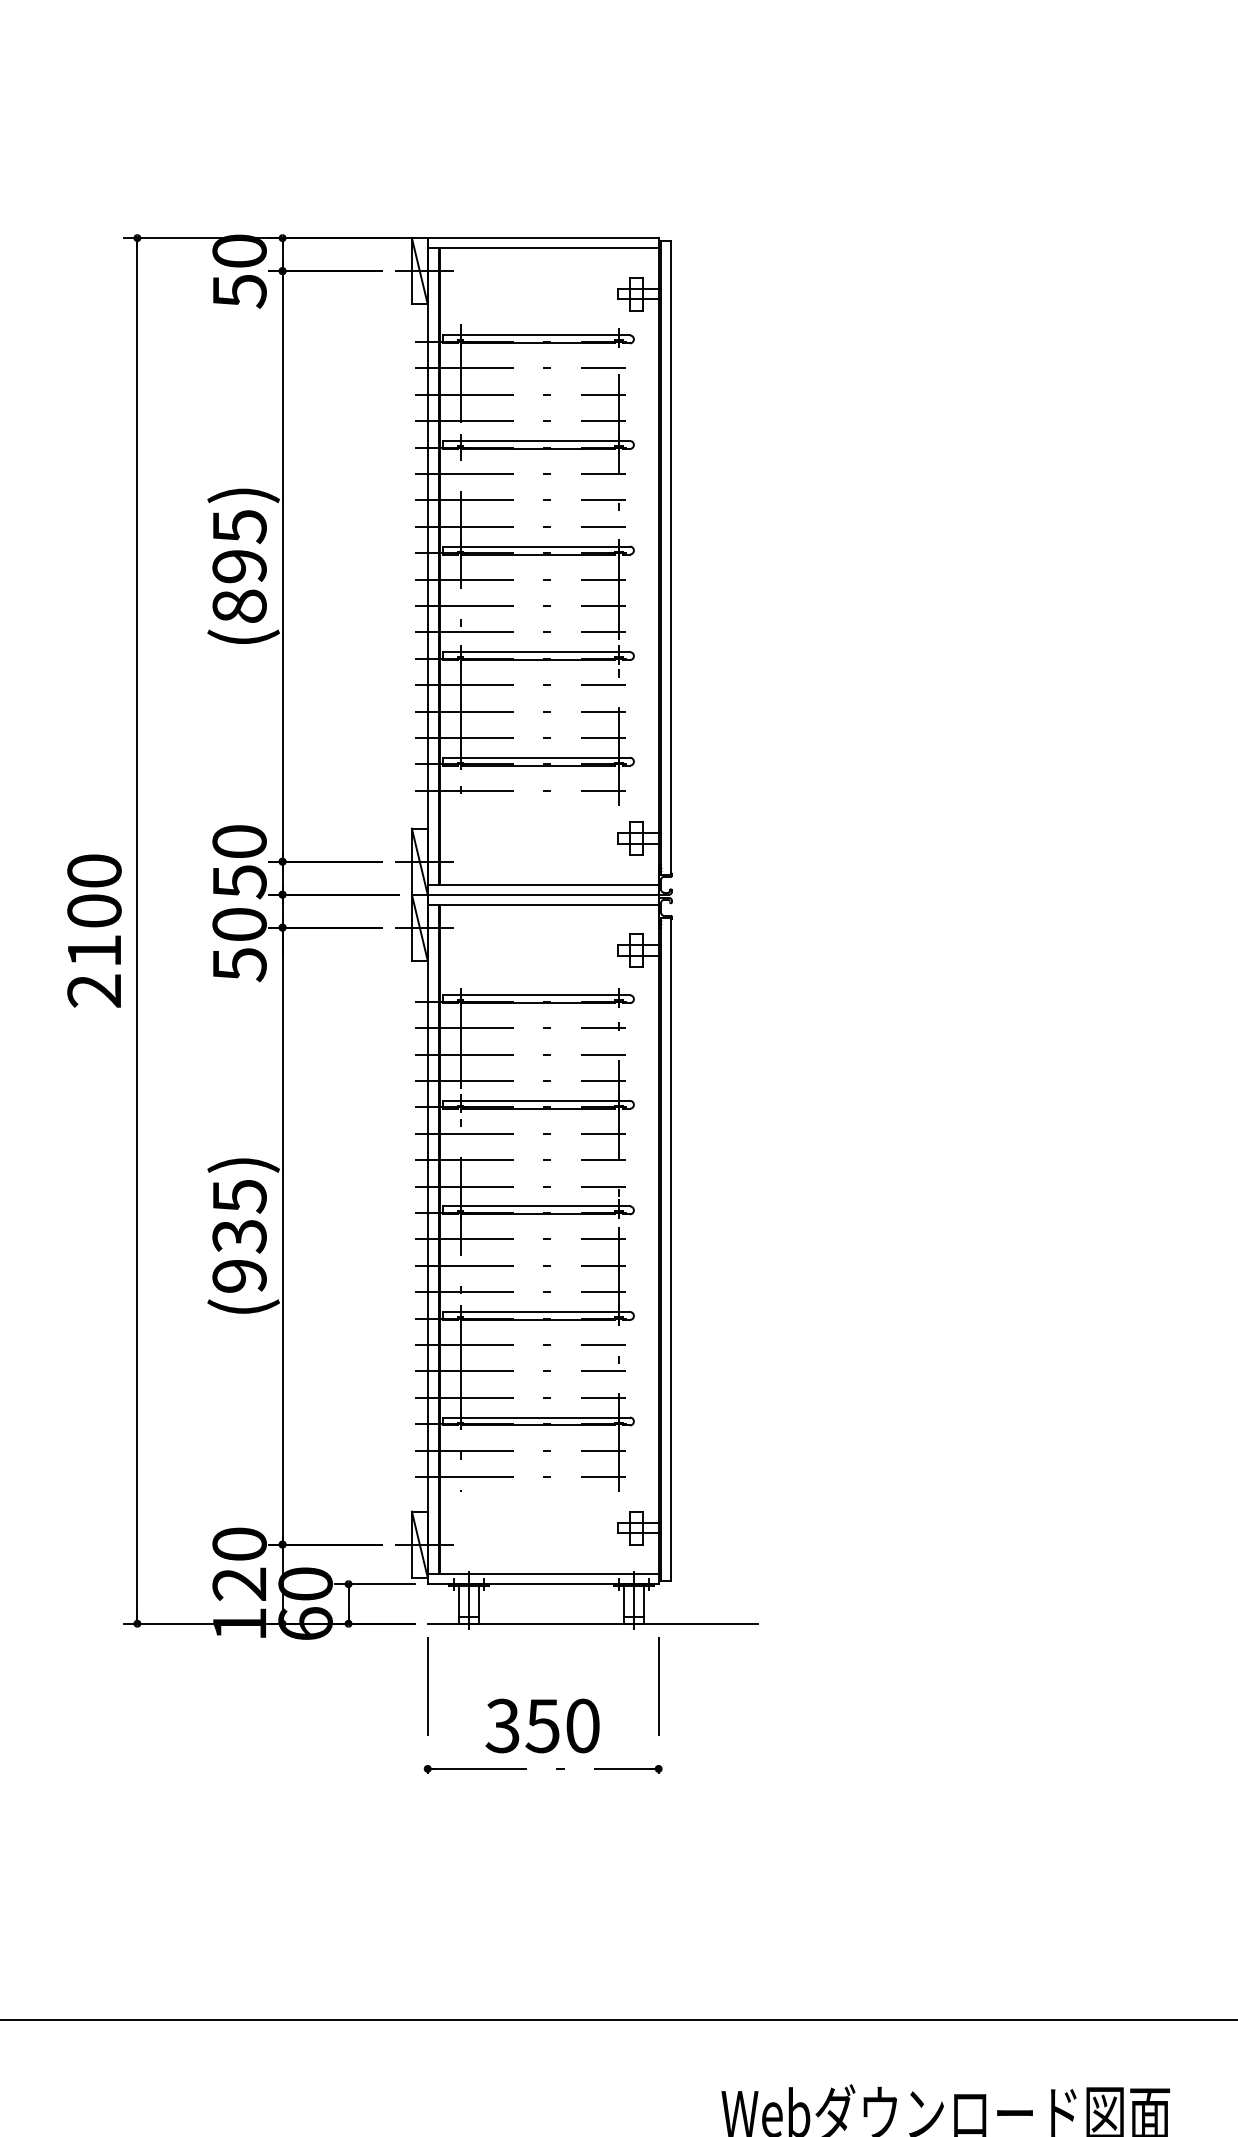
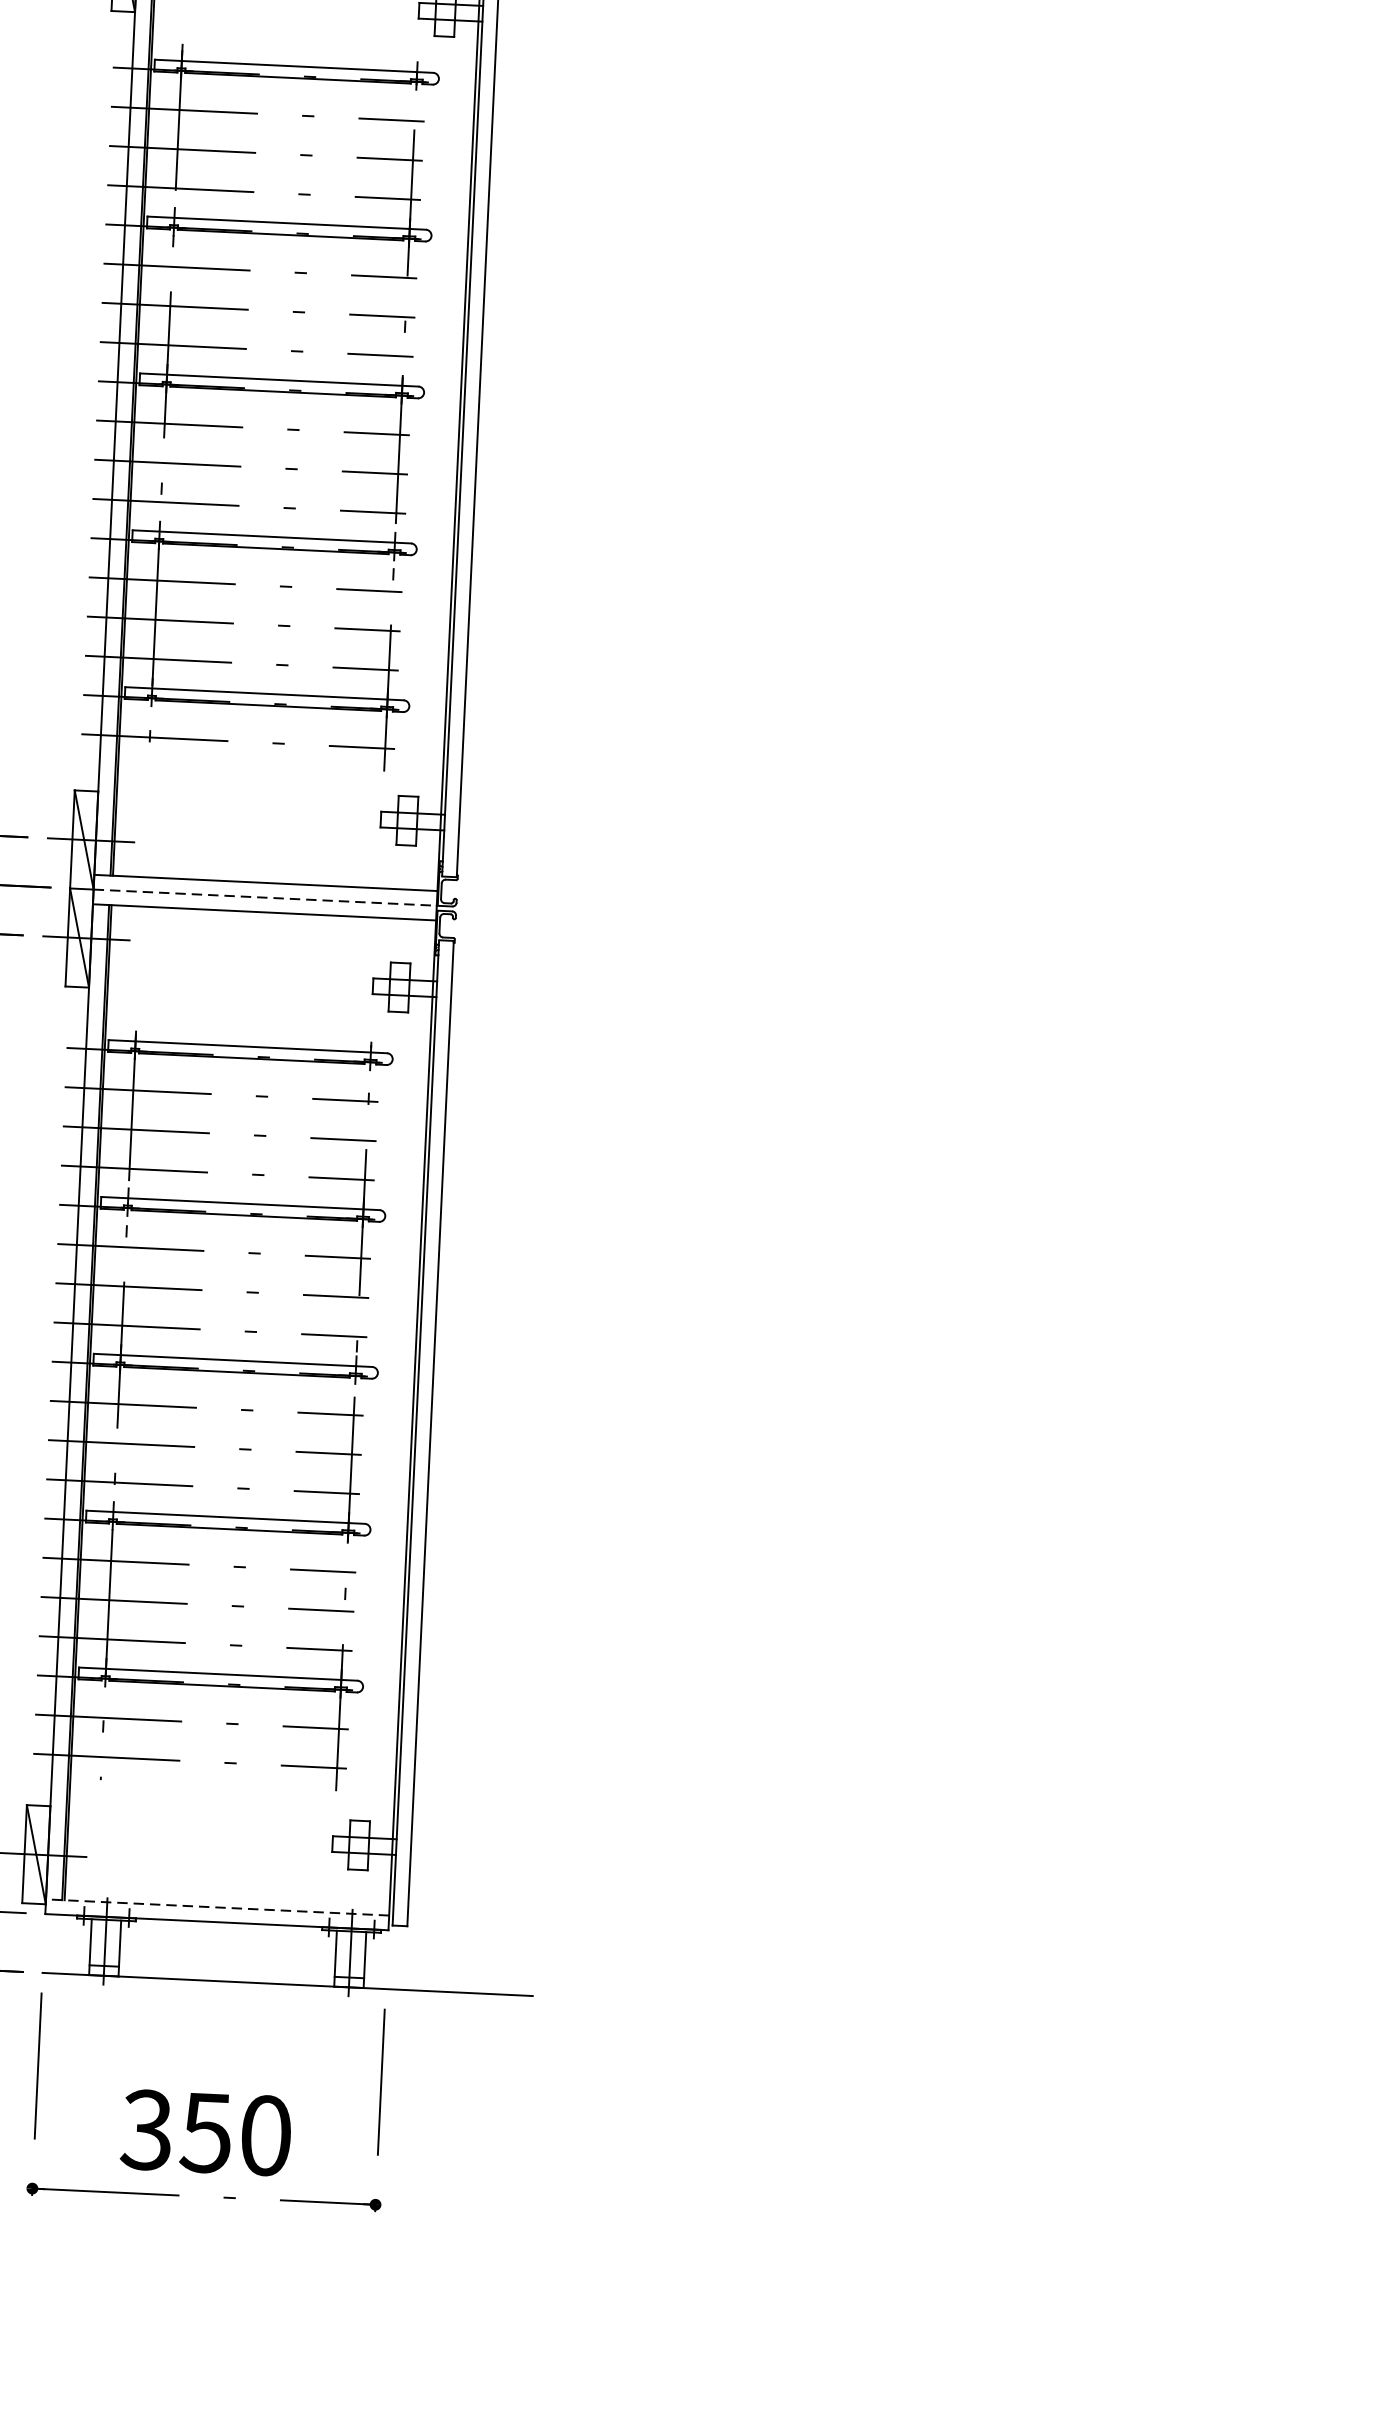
line: (543, 894) -> (265, 897), solid -> dashed
line: (542, 1574) -> (216, 1907), solid -> dashed

